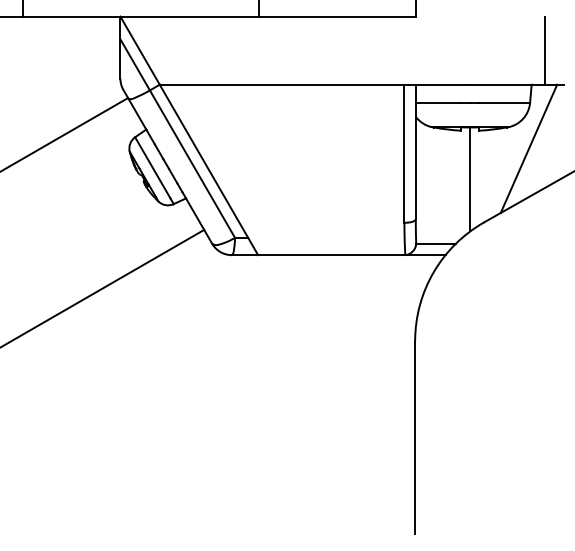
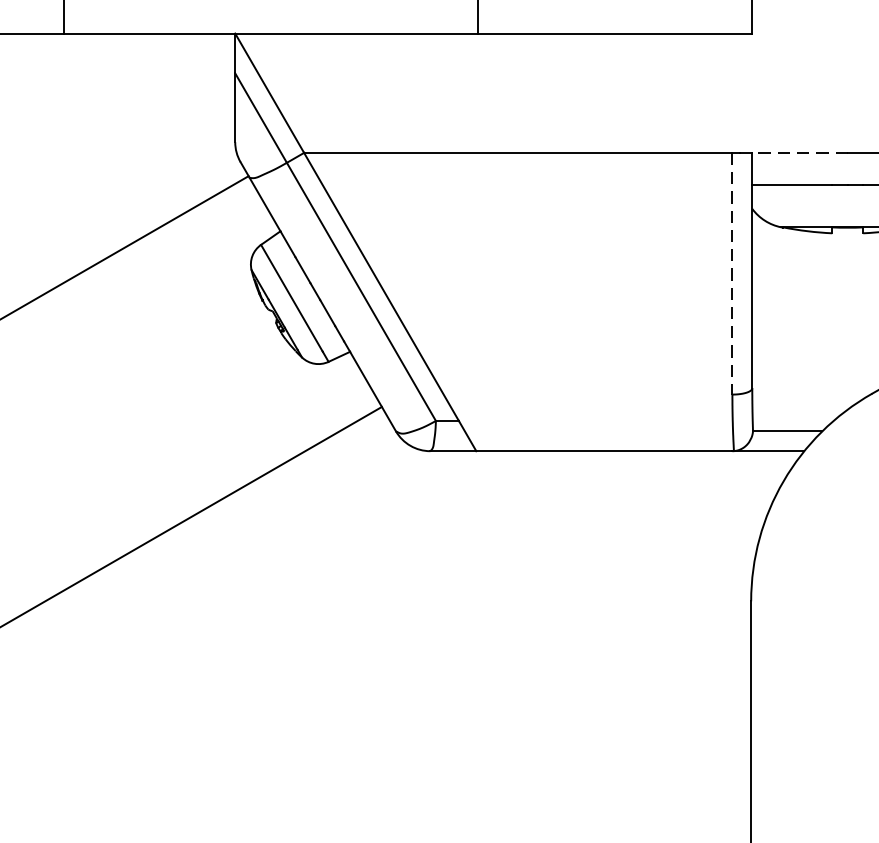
line: (442, 84) -> (799, 152), solid -> dashed
line: (404, 154) -> (732, 274), solid -> dashed
line: (470, 179) -> (848, 318), removed

